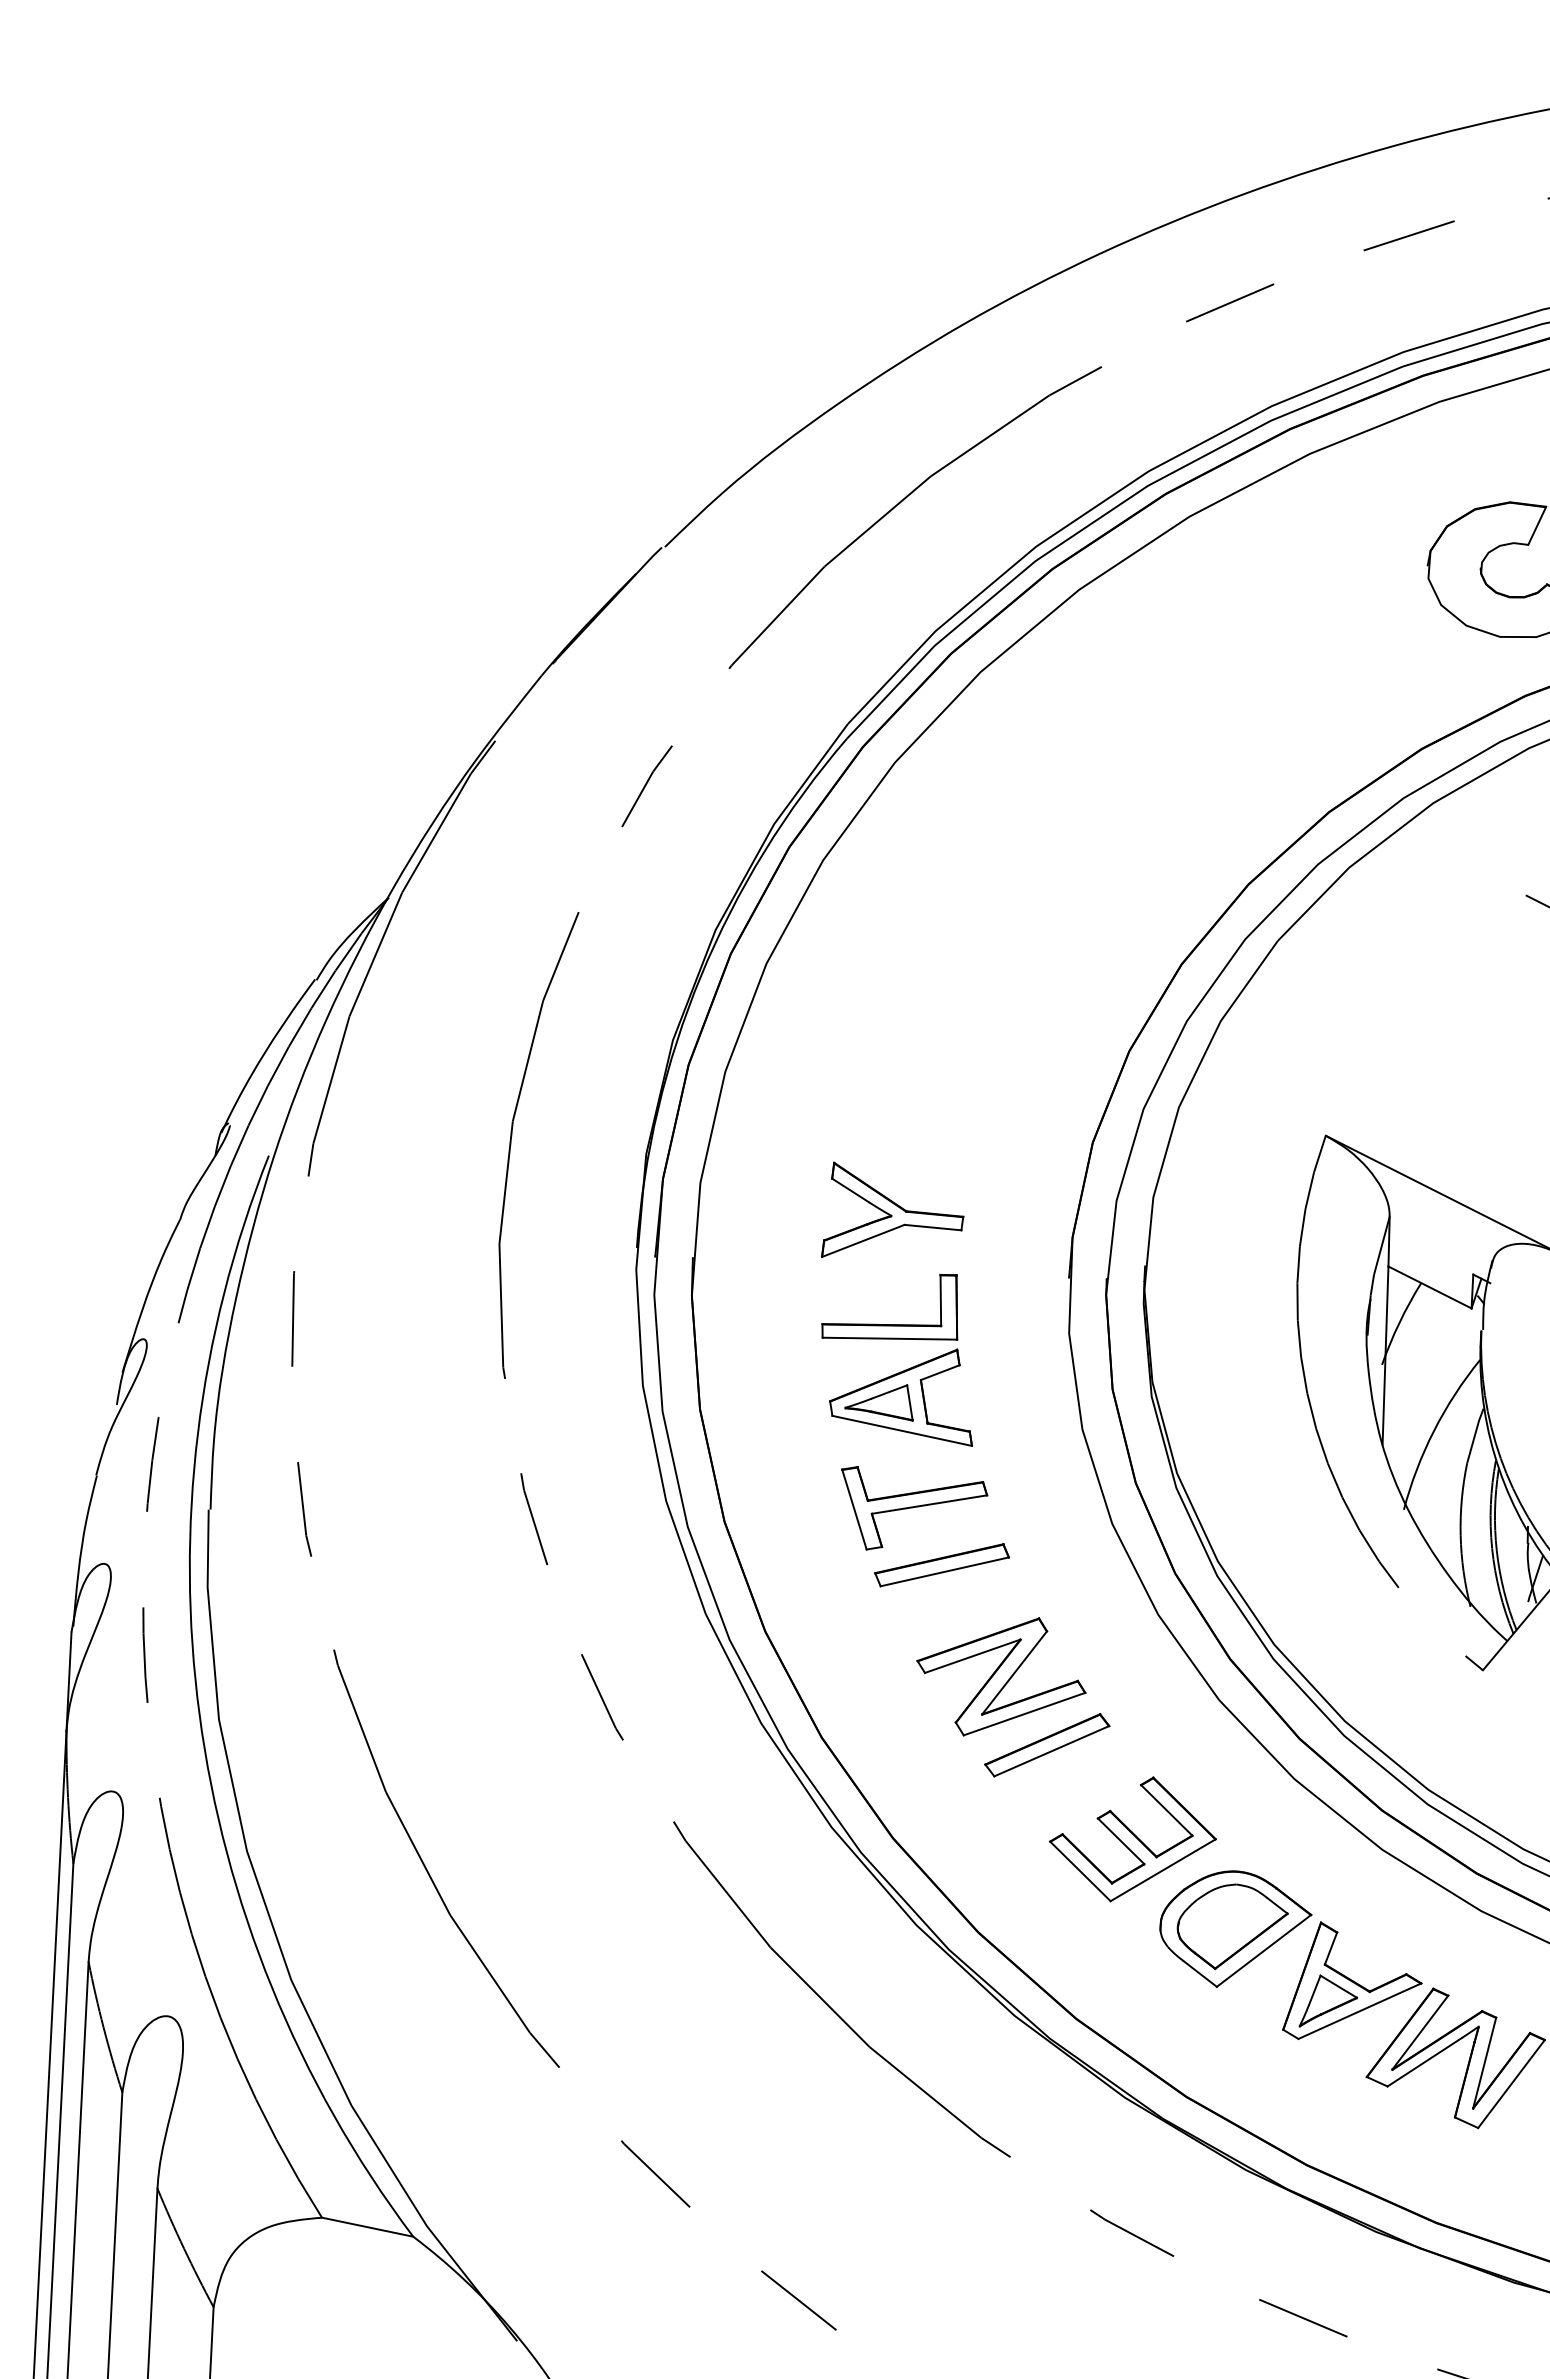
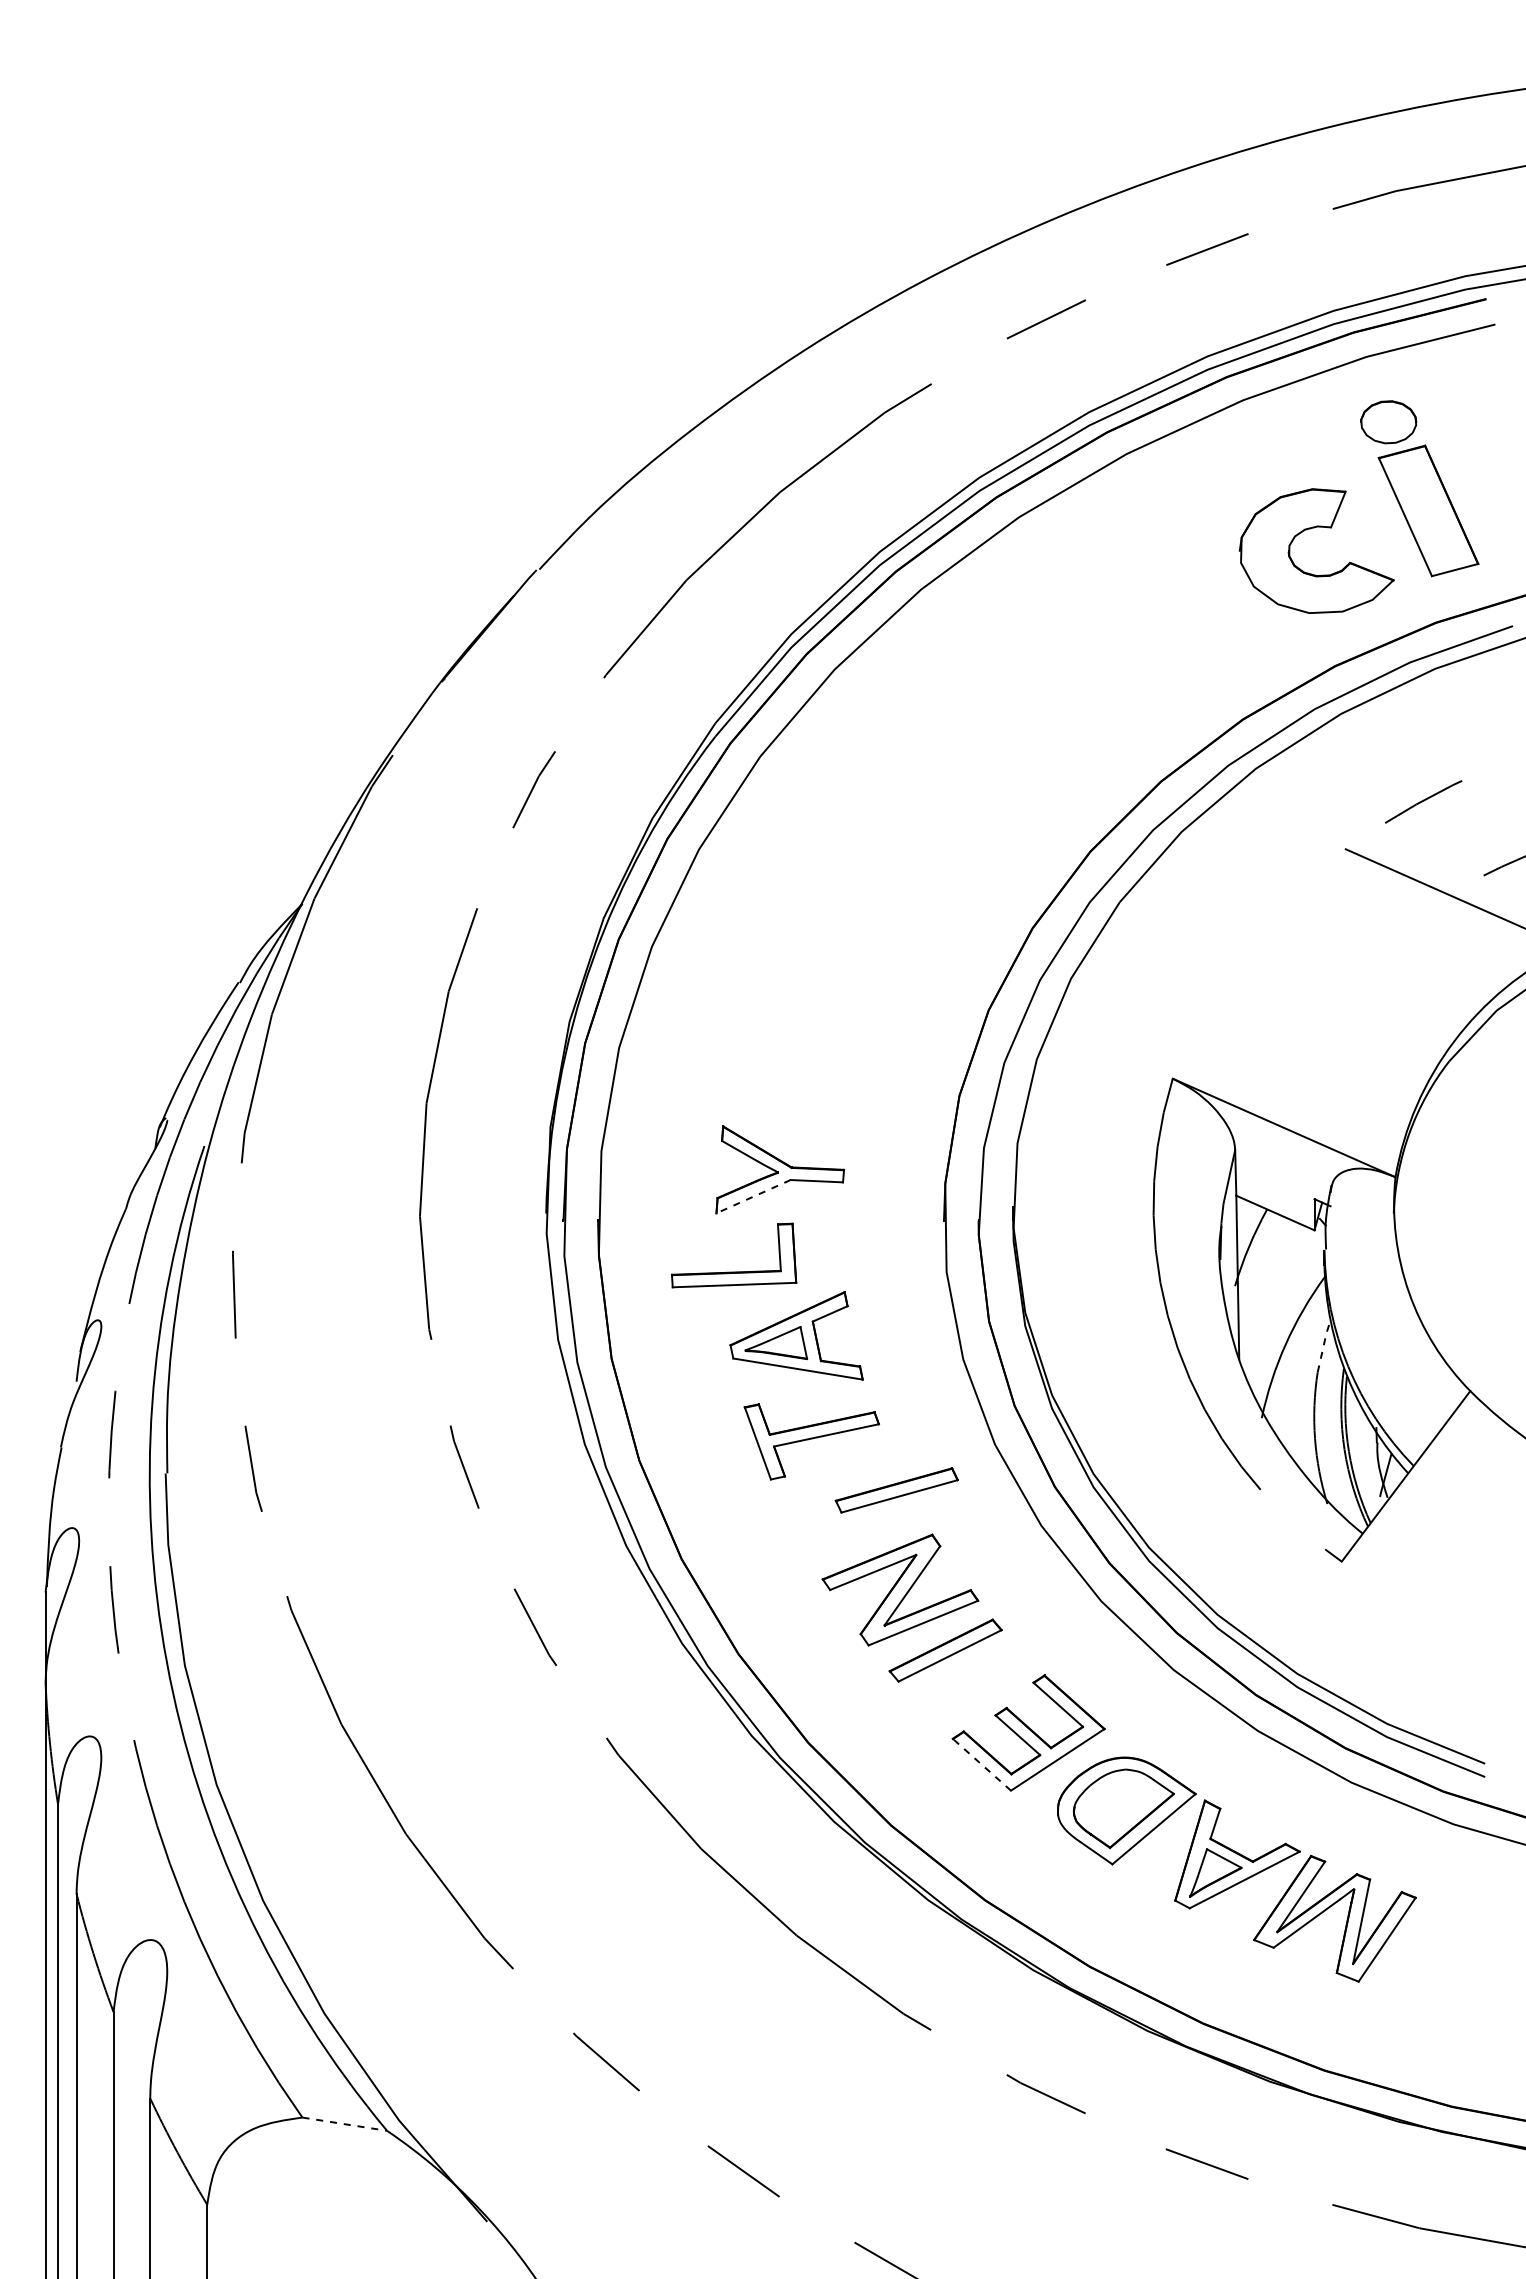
line: (863, 1240) -> (753, 1196), solid -> dashed
part: (890, 1323) -> (734, 1271), moved
line: (1474, 1435) -> (1323, 1346), solid -> dashed
part: (941, 1565) -> (896, 1490), moved
line: (1079, 1871) -> (981, 1764), solid -> dashed
line: (367, 2227) -> (344, 2124), solid -> dashed

